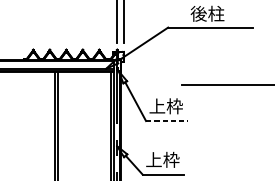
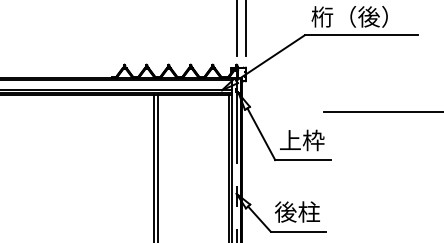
text: (201, 13) -> (349, 16), 後柱 -> 桁（後）
line: (167, 121) -> (303, 160), dashed -> solid
text: (162, 159) -> (297, 211), 上枠 -> 後柱

